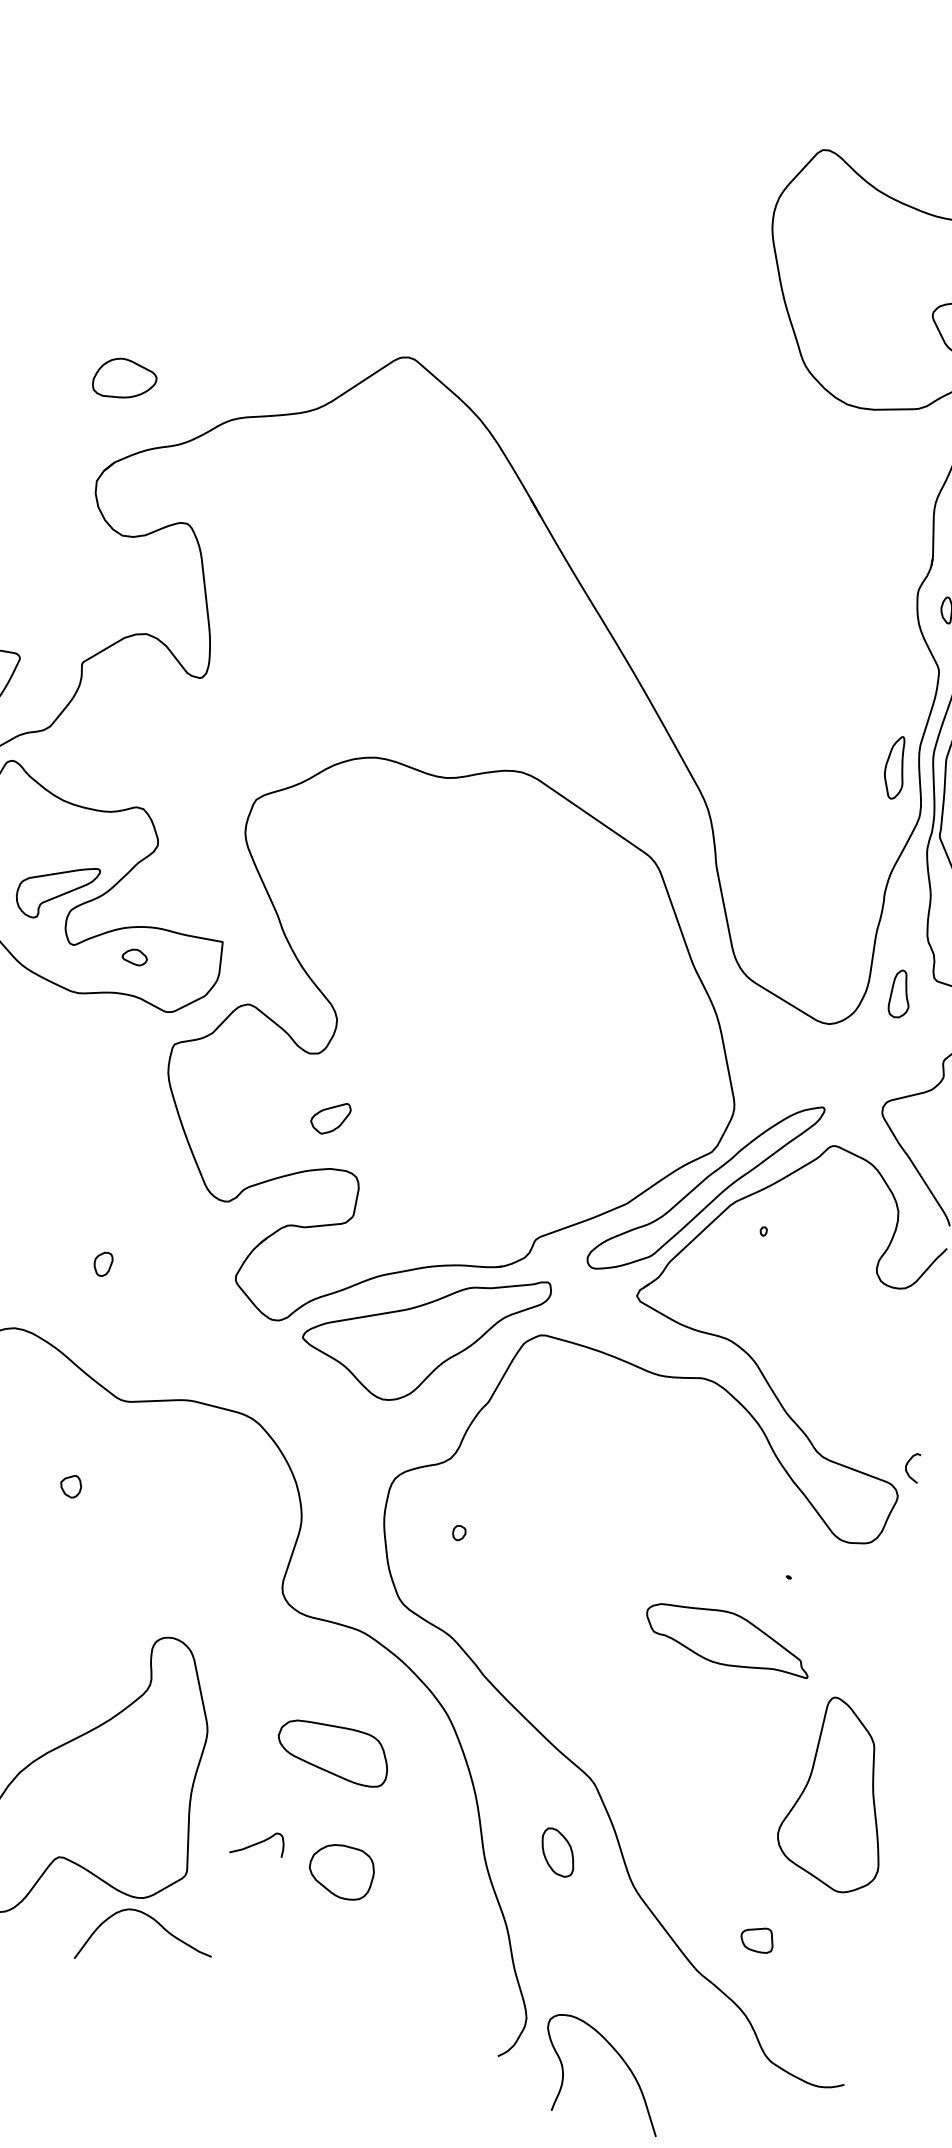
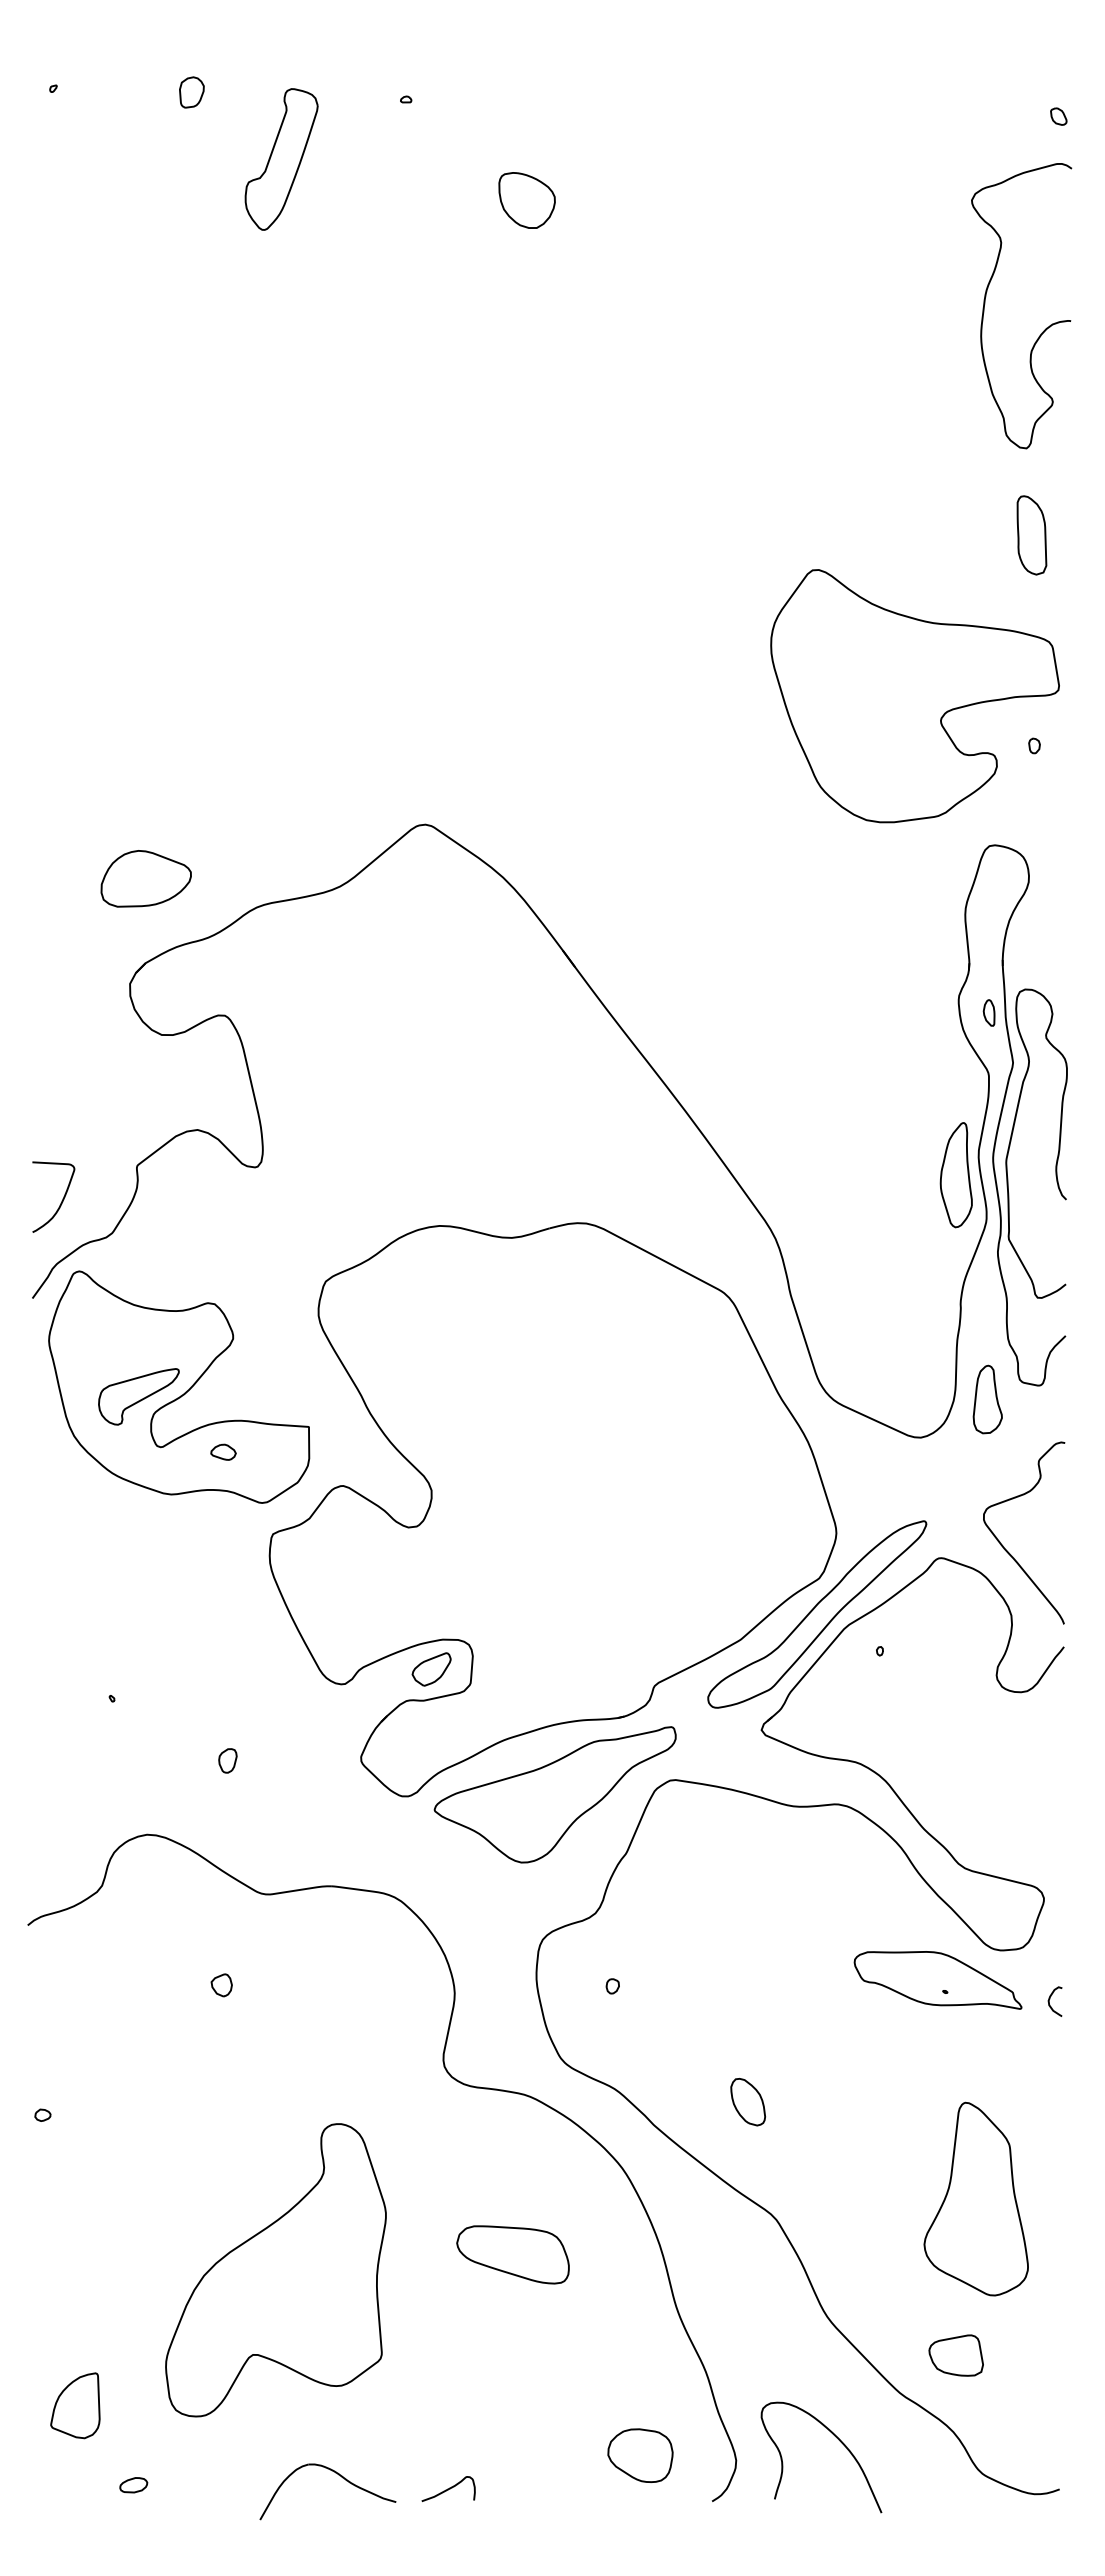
part: (124, 378) -> (145, 878), size x1.43
part: (894, 767) -> (955, 1175), size x1.67
part: (899, 993) -> (987, 1399), size x1.43
part: (330, 1118) -> (431, 1669), moved
curve: (907, 1465) -> (1050, 1999), moved
part: (727, 1640) -> (937, 1980), moved
part: (332, 1752) -> (512, 2254), moved
part: (834, 1793) -> (975, 2198), moved
curve: (257, 1842) -> (448, 2488), moved
part: (558, 1852) -> (748, 2102), moved
part: (341, 1871) -> (640, 2455), moved
part: (157, 1923) -> (338, 2475), moved
part: (756, 1939) -> (955, 2355), size x1.67
curve: (621, 2059) -> (838, 2440), moved

